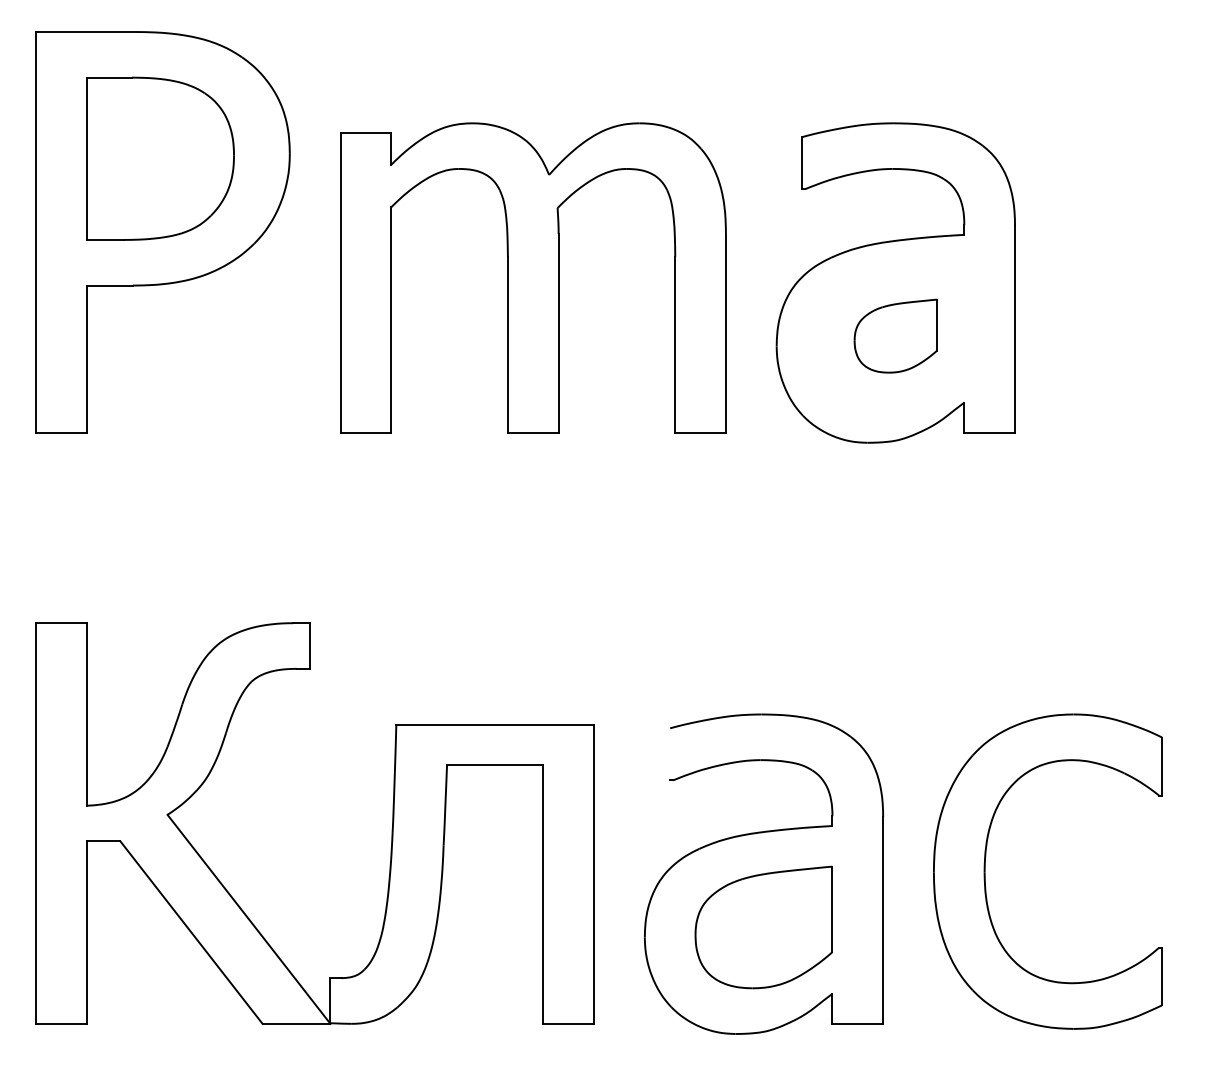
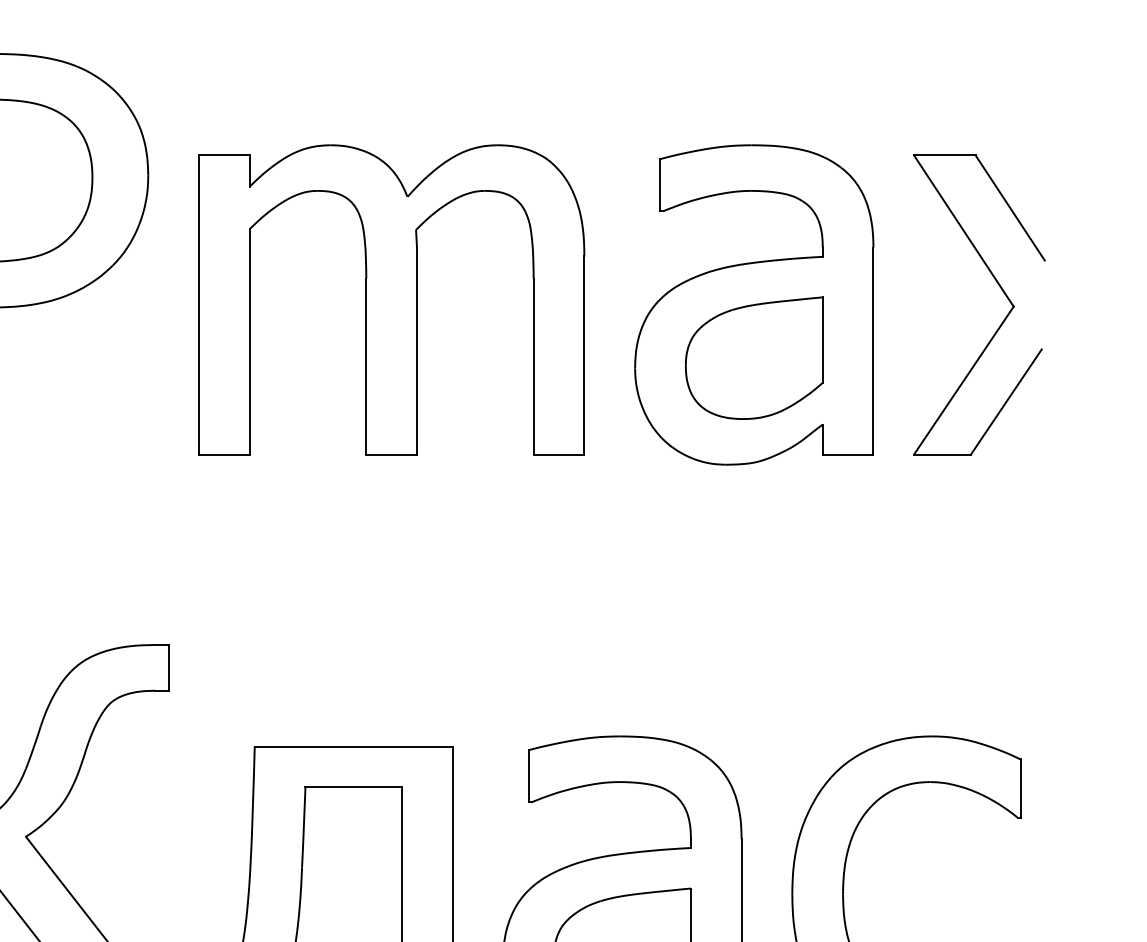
part: (1142, 267) -> (1000, 289), added
part: (895, 335) -> (753, 357), size x1.67
line: (670, 754) -> (528, 776), added

